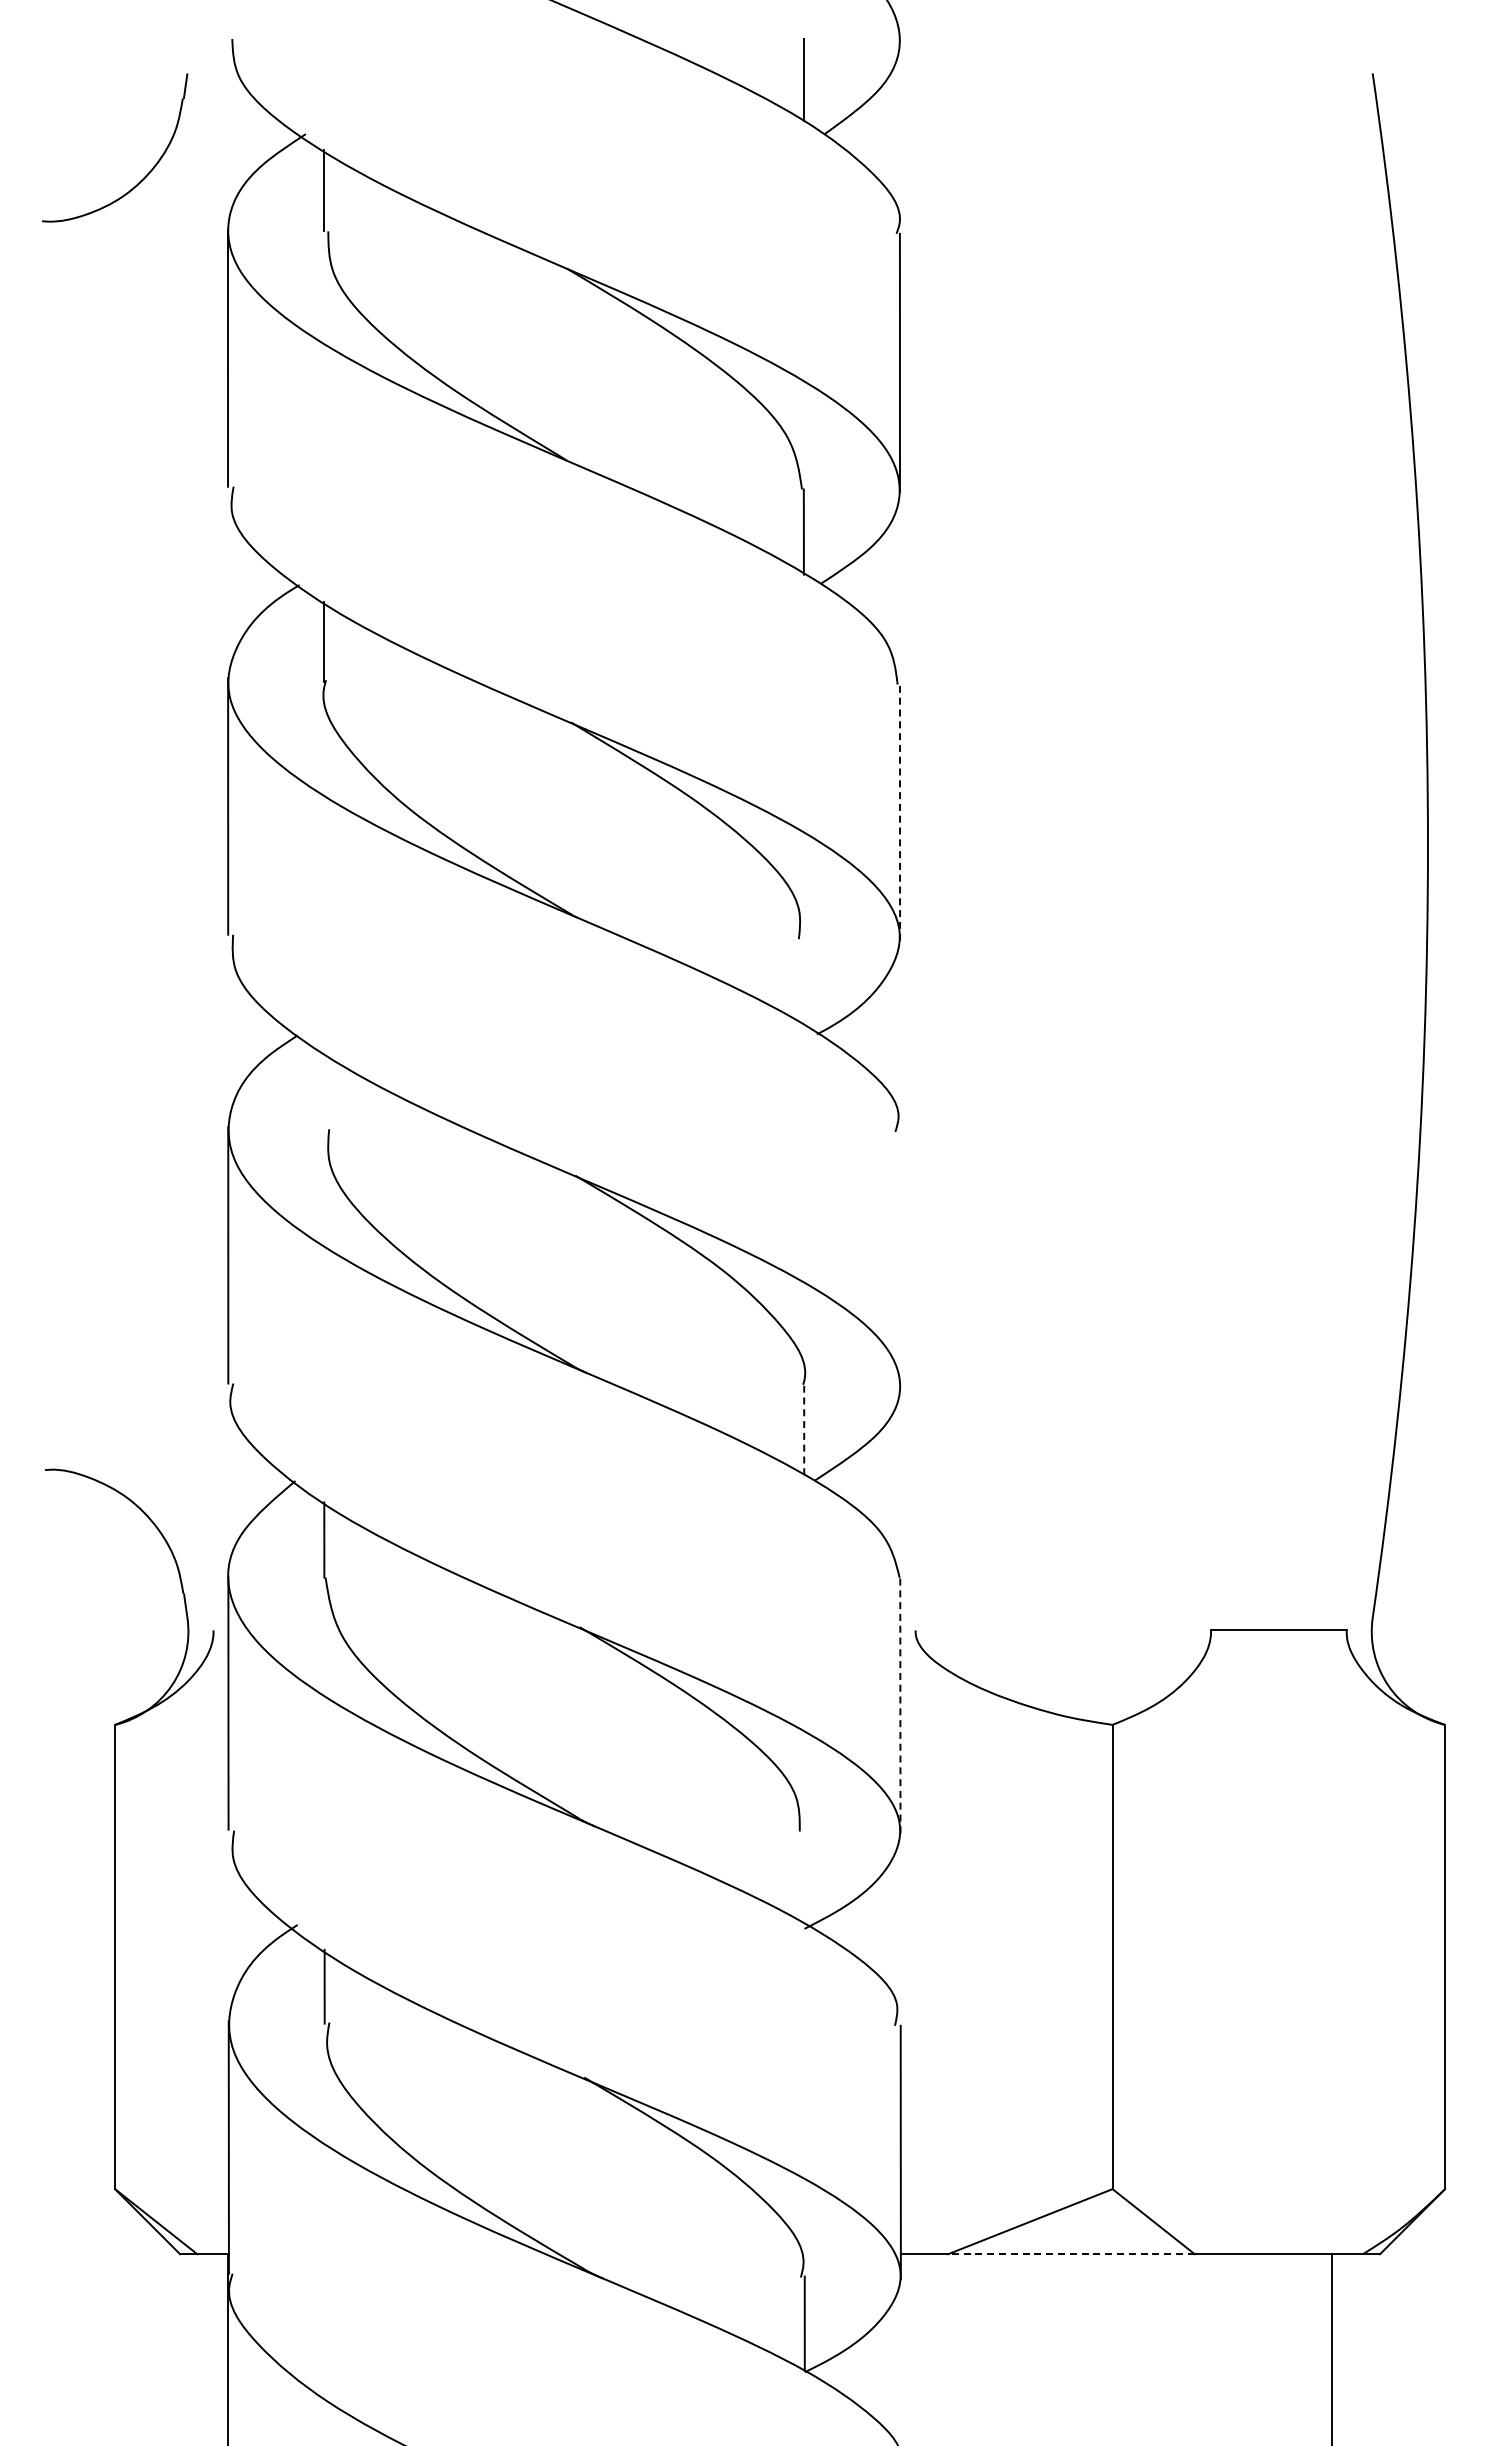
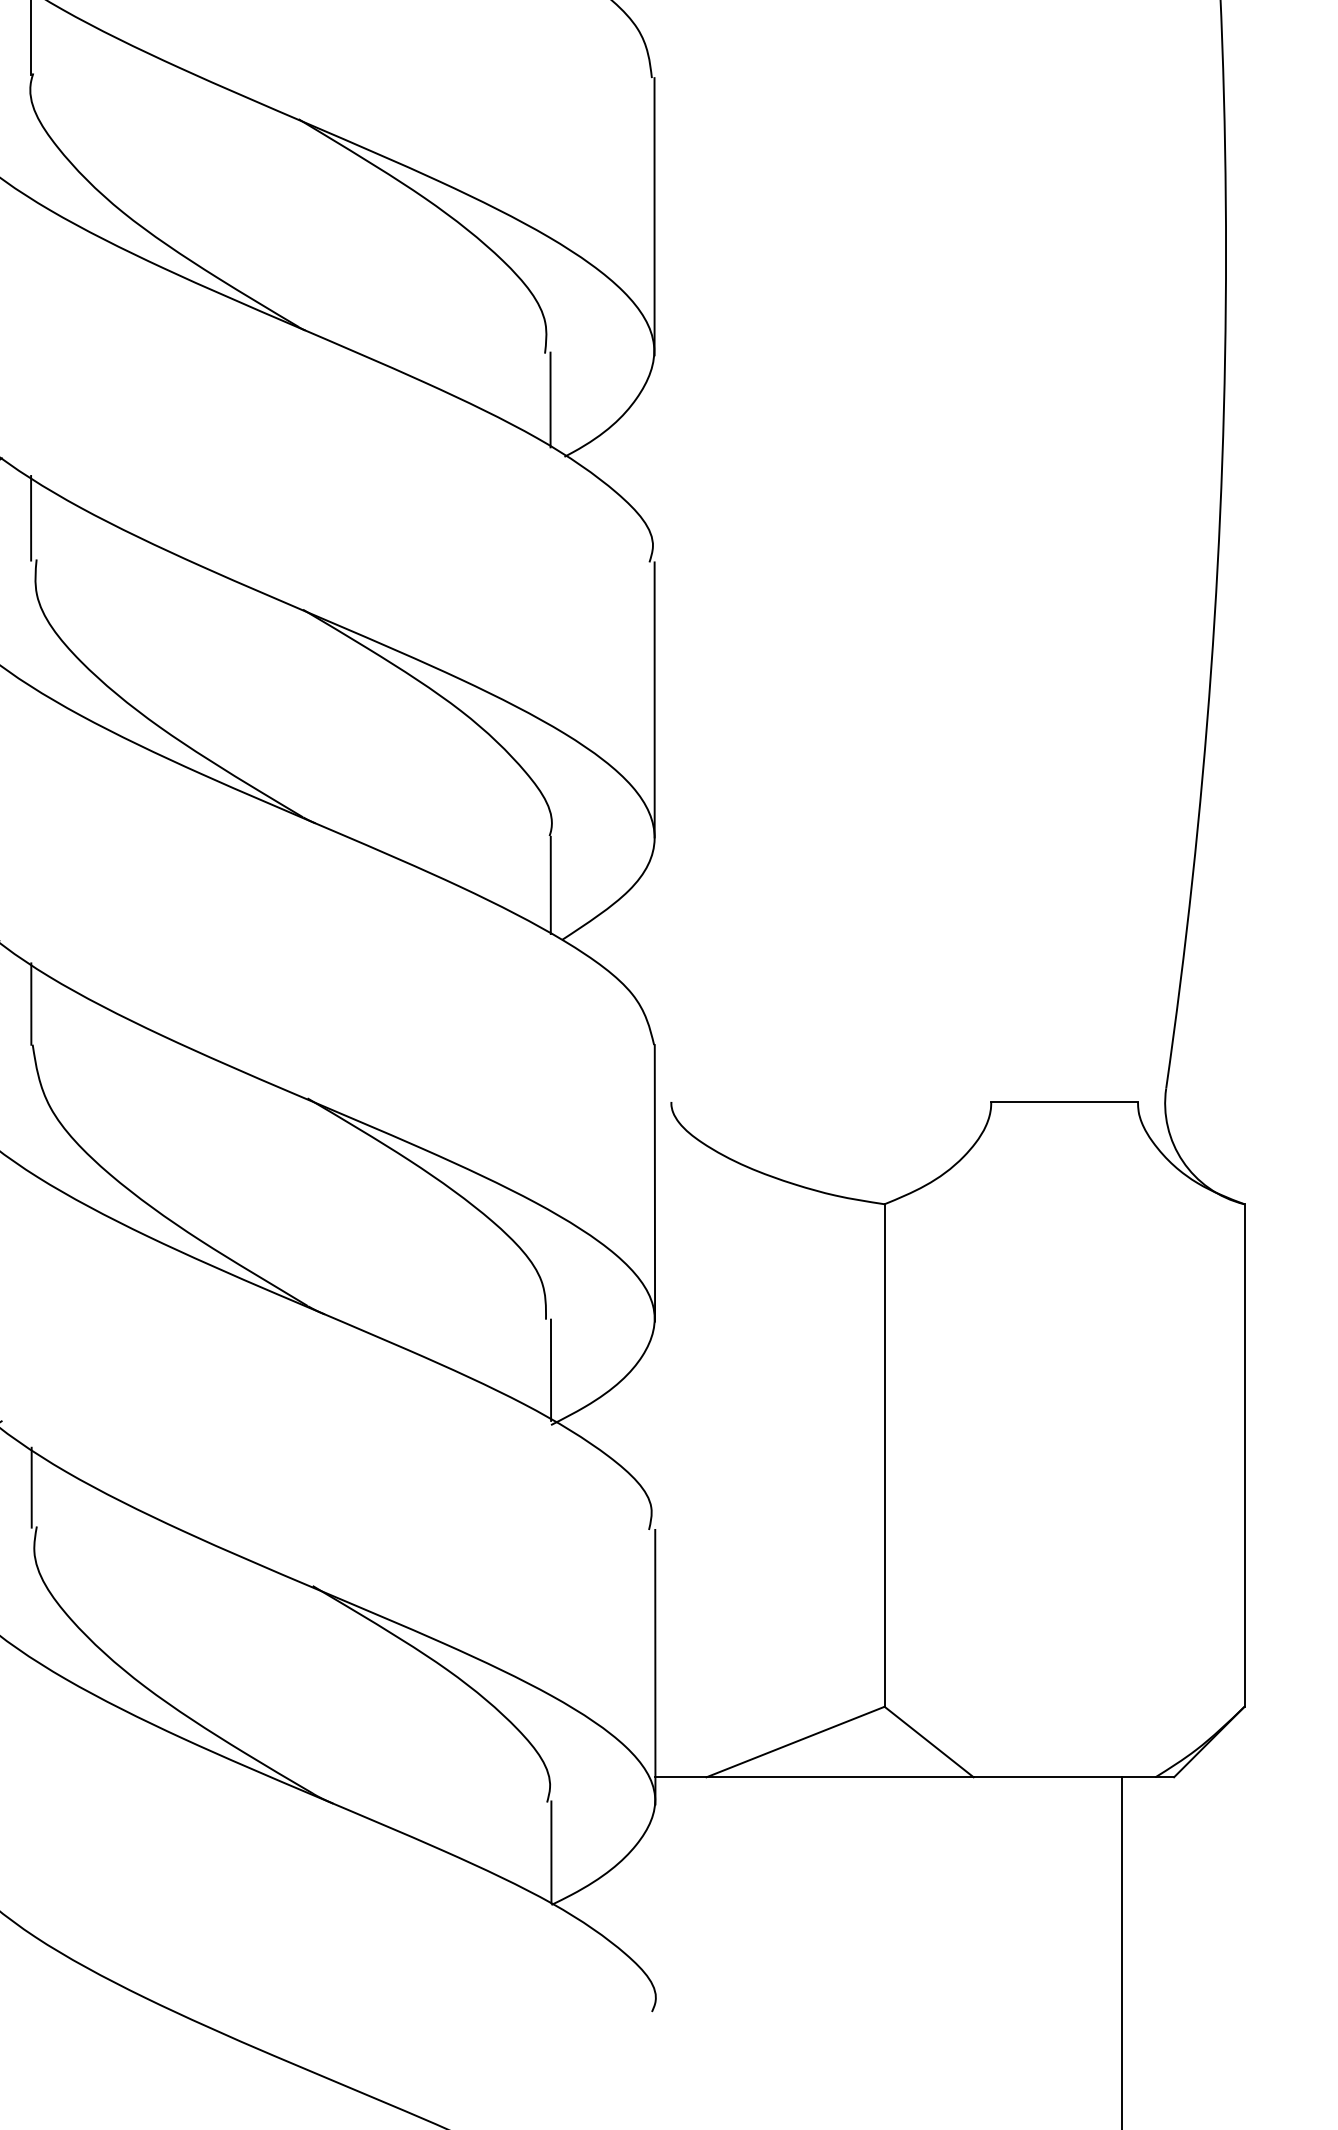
line: (900, 812) -> (655, 216), dashed -> solid
line: (803, 981) -> (550, 399), added
line: (324, 1091) -> (31, 518), added
line: (900, 1258) -> (655, 699), added
line: (804, 1430) -> (551, 885), dashed -> solid
line: (900, 1705) -> (655, 1183), dashed -> solid
line: (804, 1878) -> (551, 1370), added
line: (1070, 2254) -> (839, 1777), dashed -> solid

